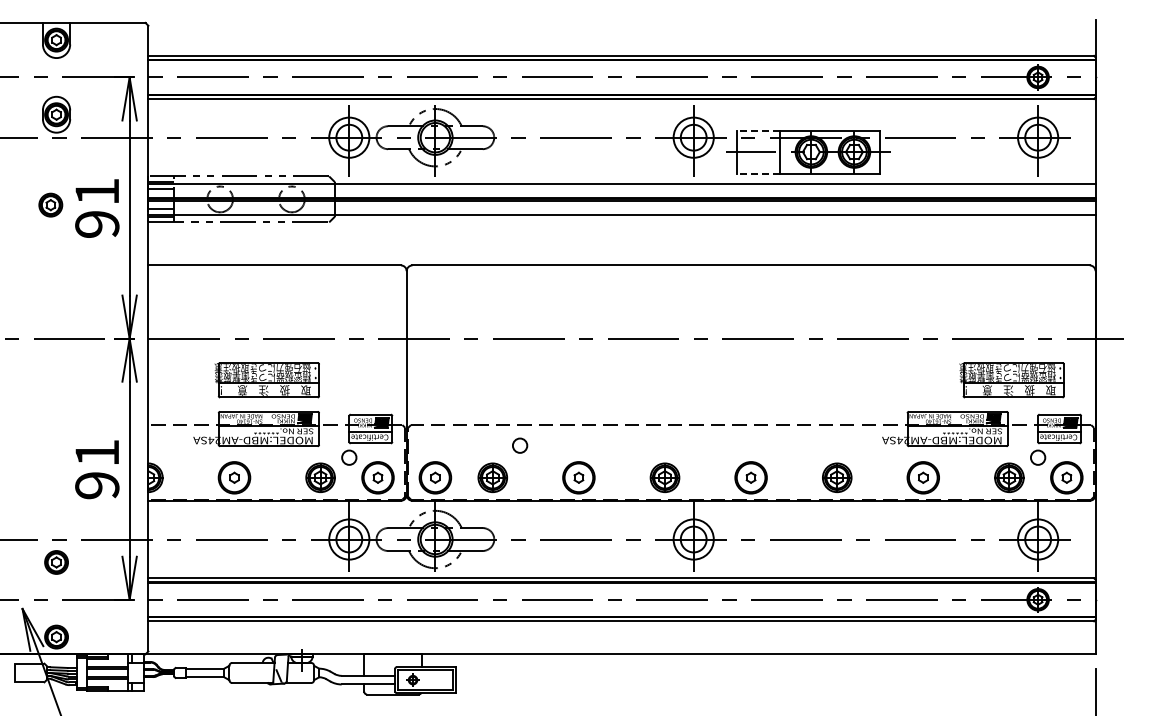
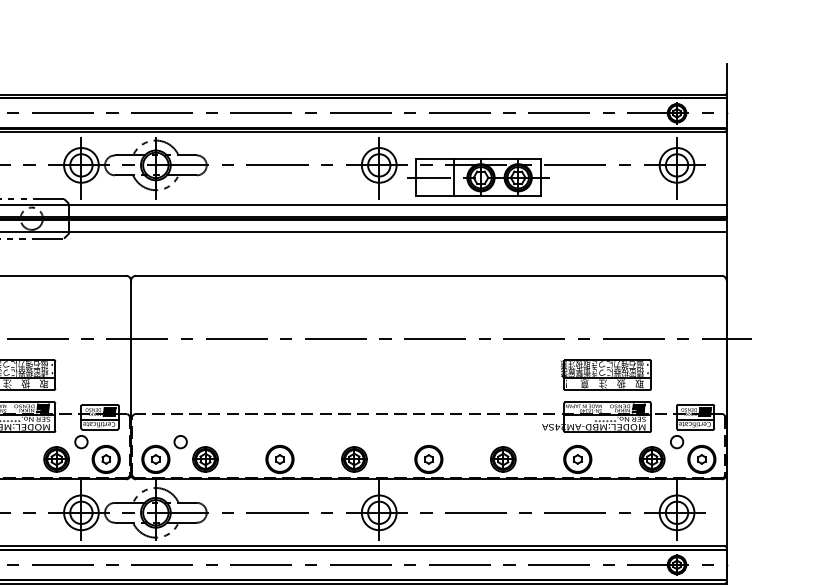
line: (758, 130) -> (435, 159), dashed -> solid
line: (758, 173) -> (435, 196), dashed -> solid
part: (1011, 380) -> (605, 375), moved
circle: (520, 445) -> (181, 441), moved

